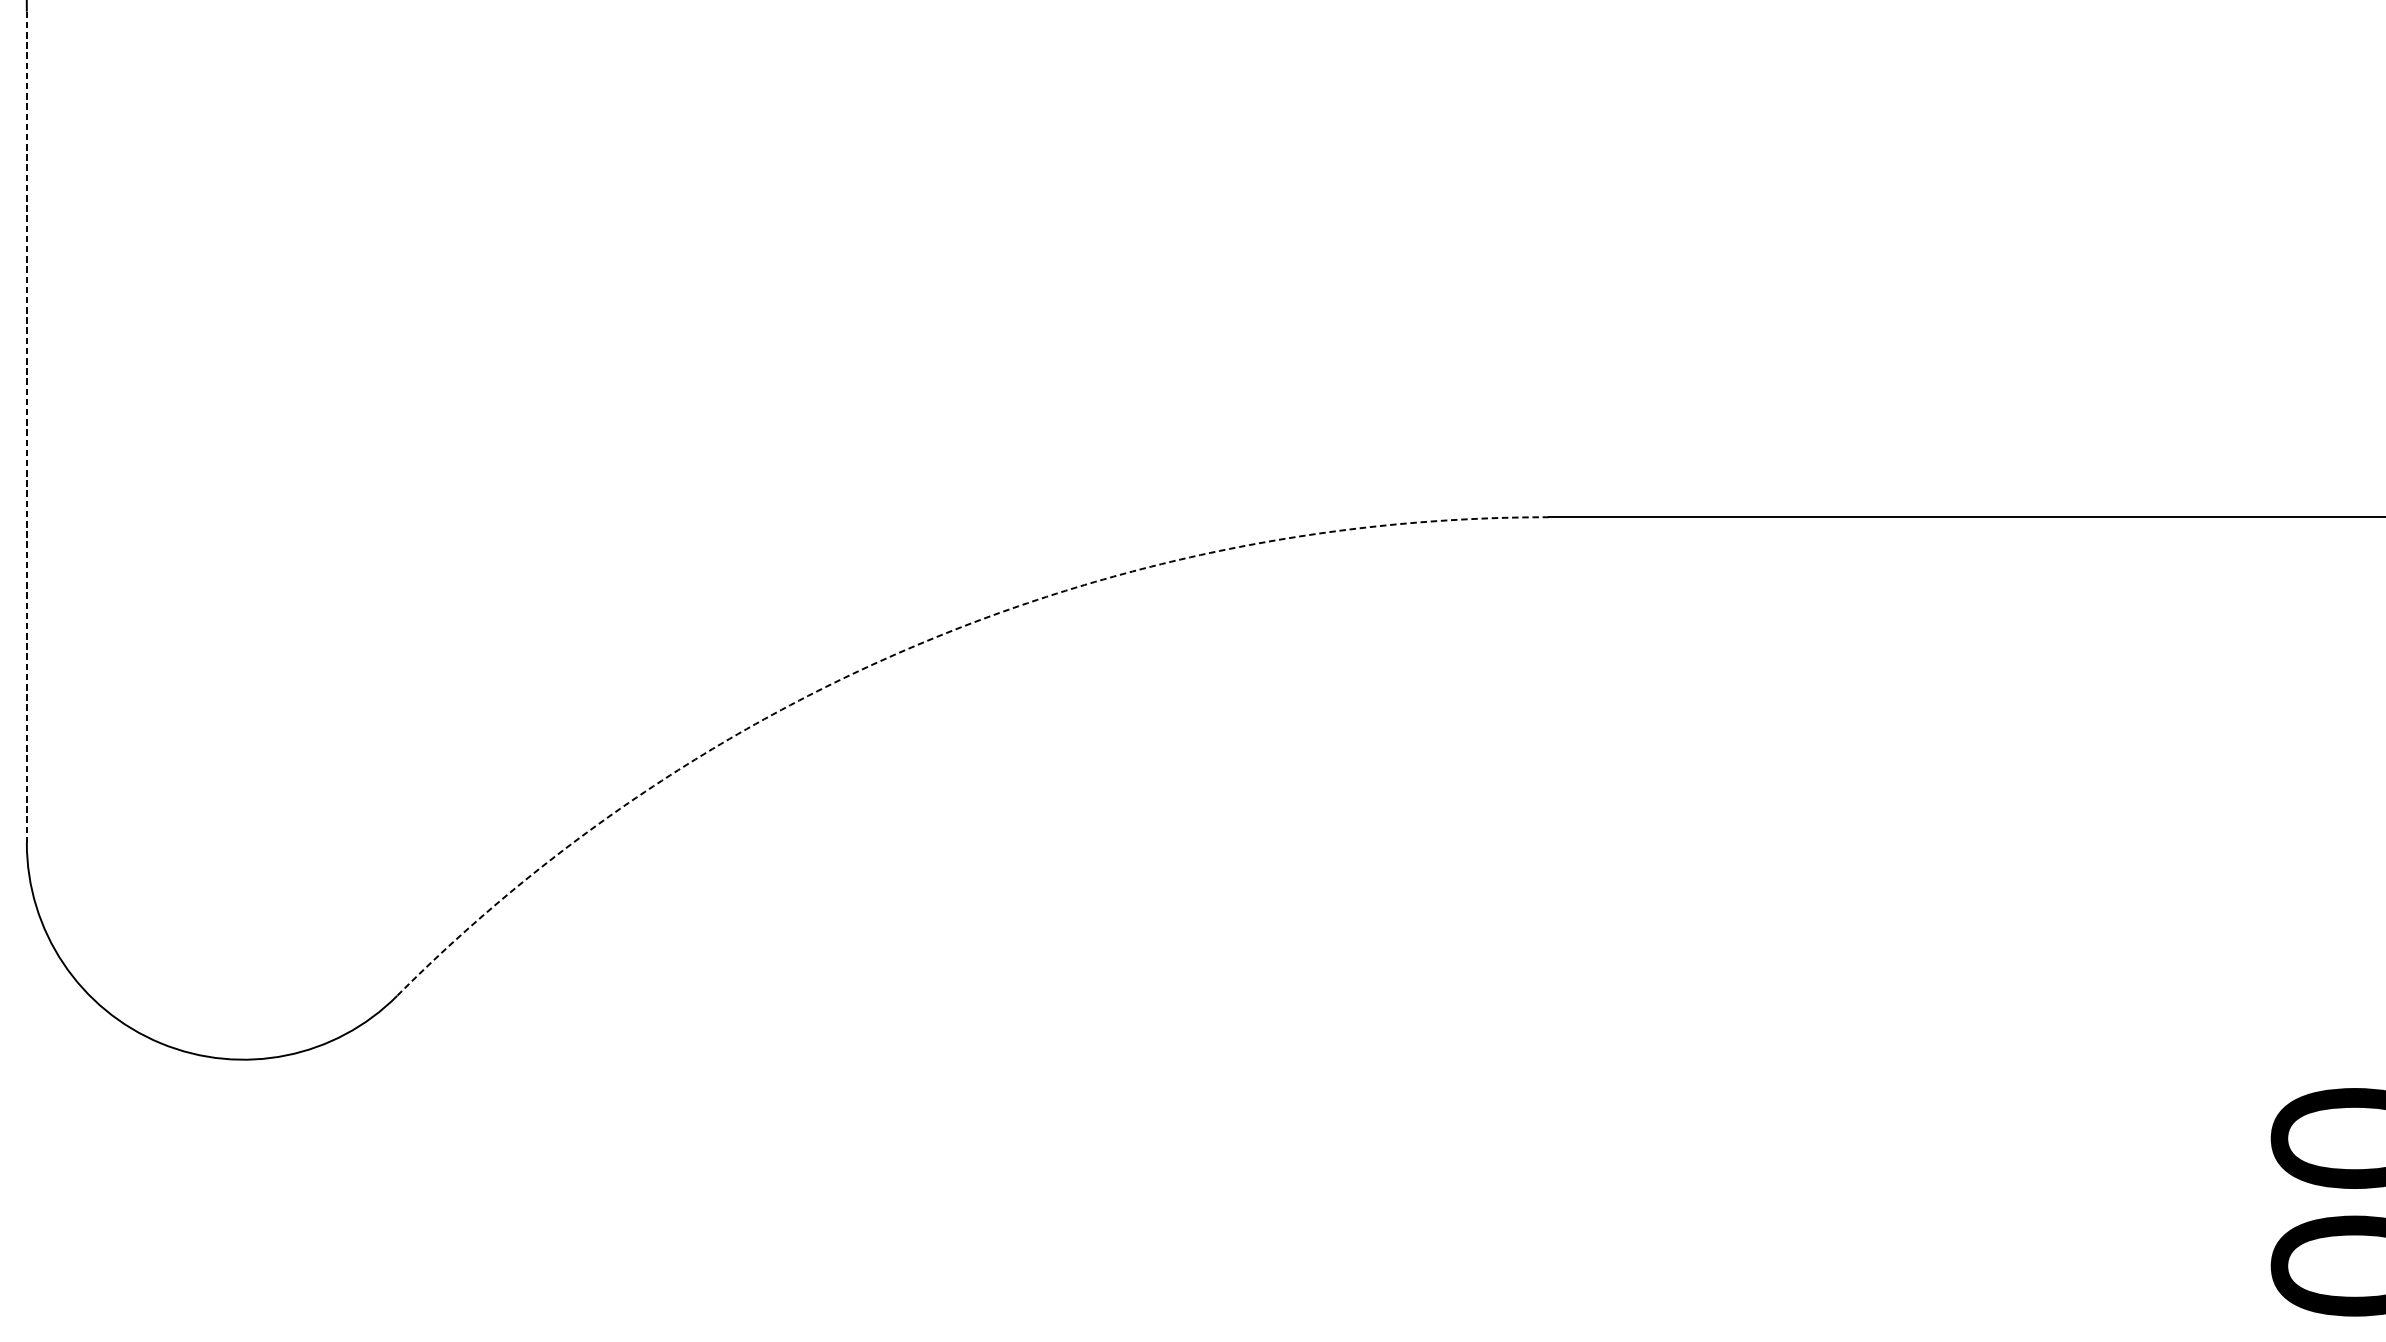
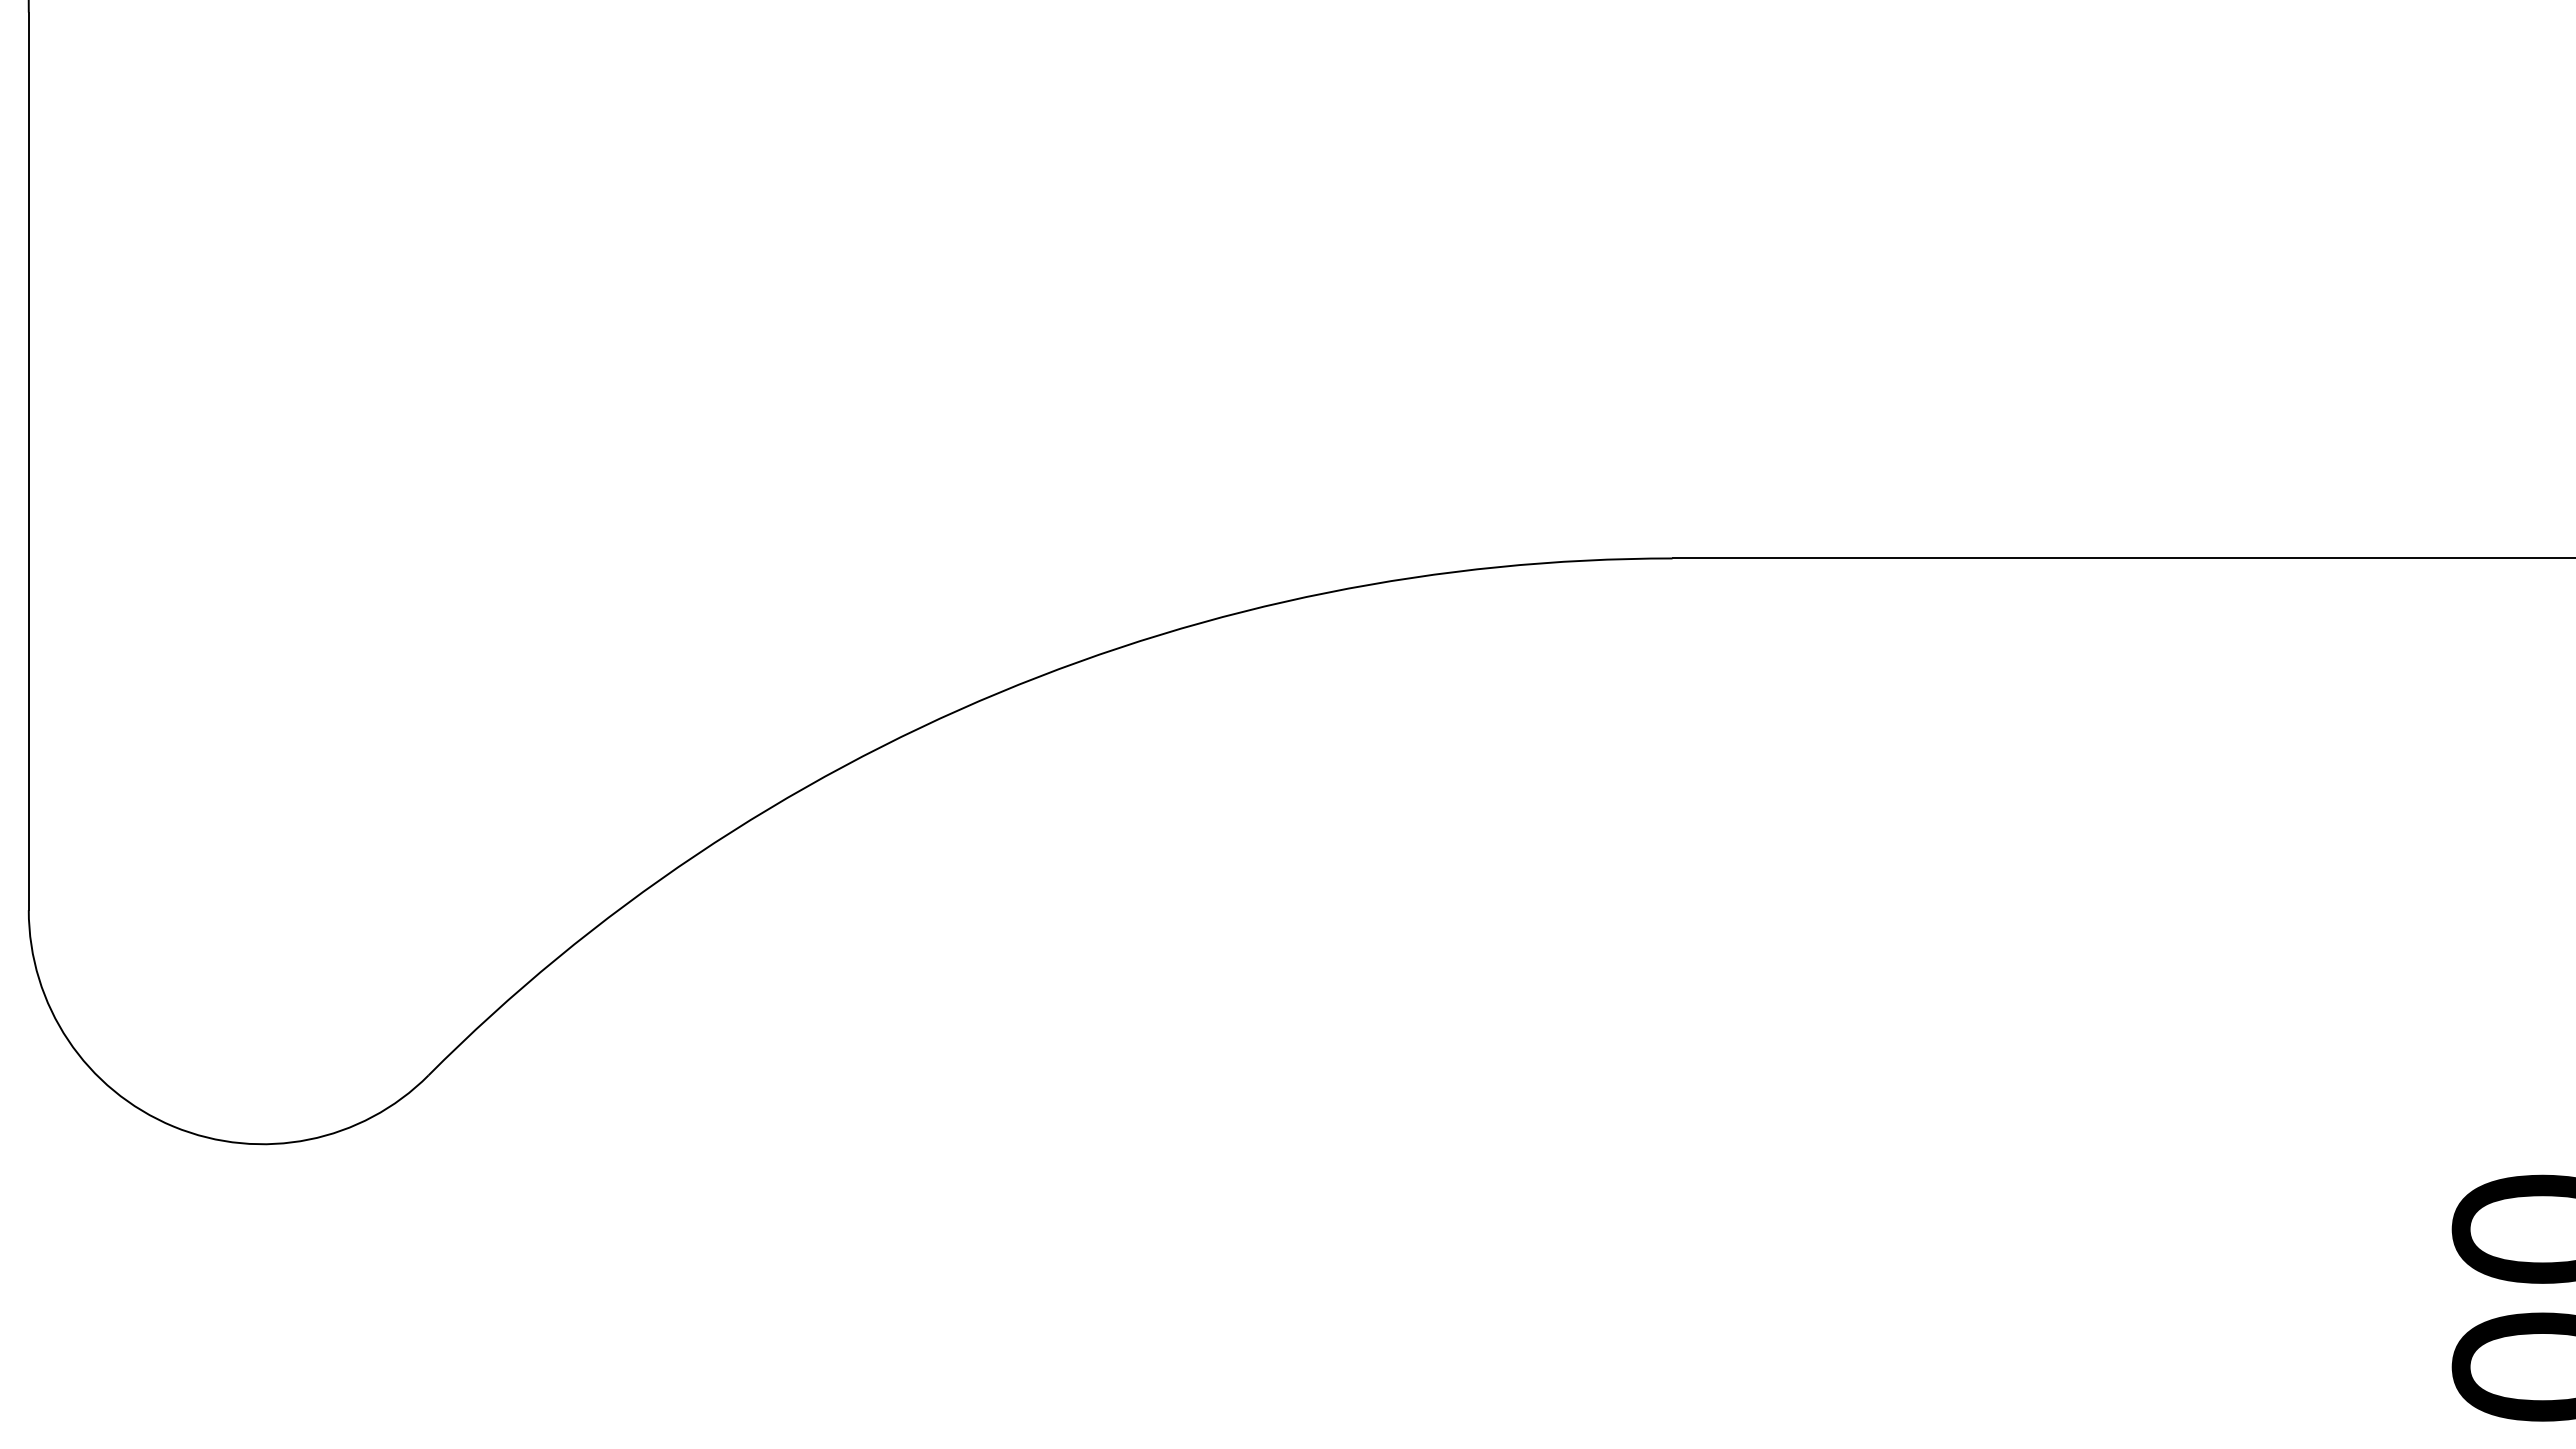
line: (26, 427) -> (28, 461), dashed -> solid
arc: (925, 641) -> (999, 692), dashed -> solid

